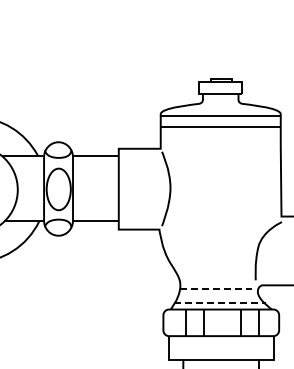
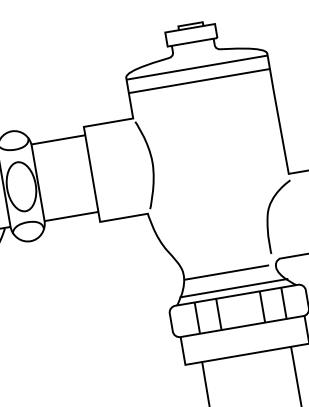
line: (216, 289) -> (227, 272), dashed -> solid
line: (220, 303) -> (234, 288), dashed -> solid

